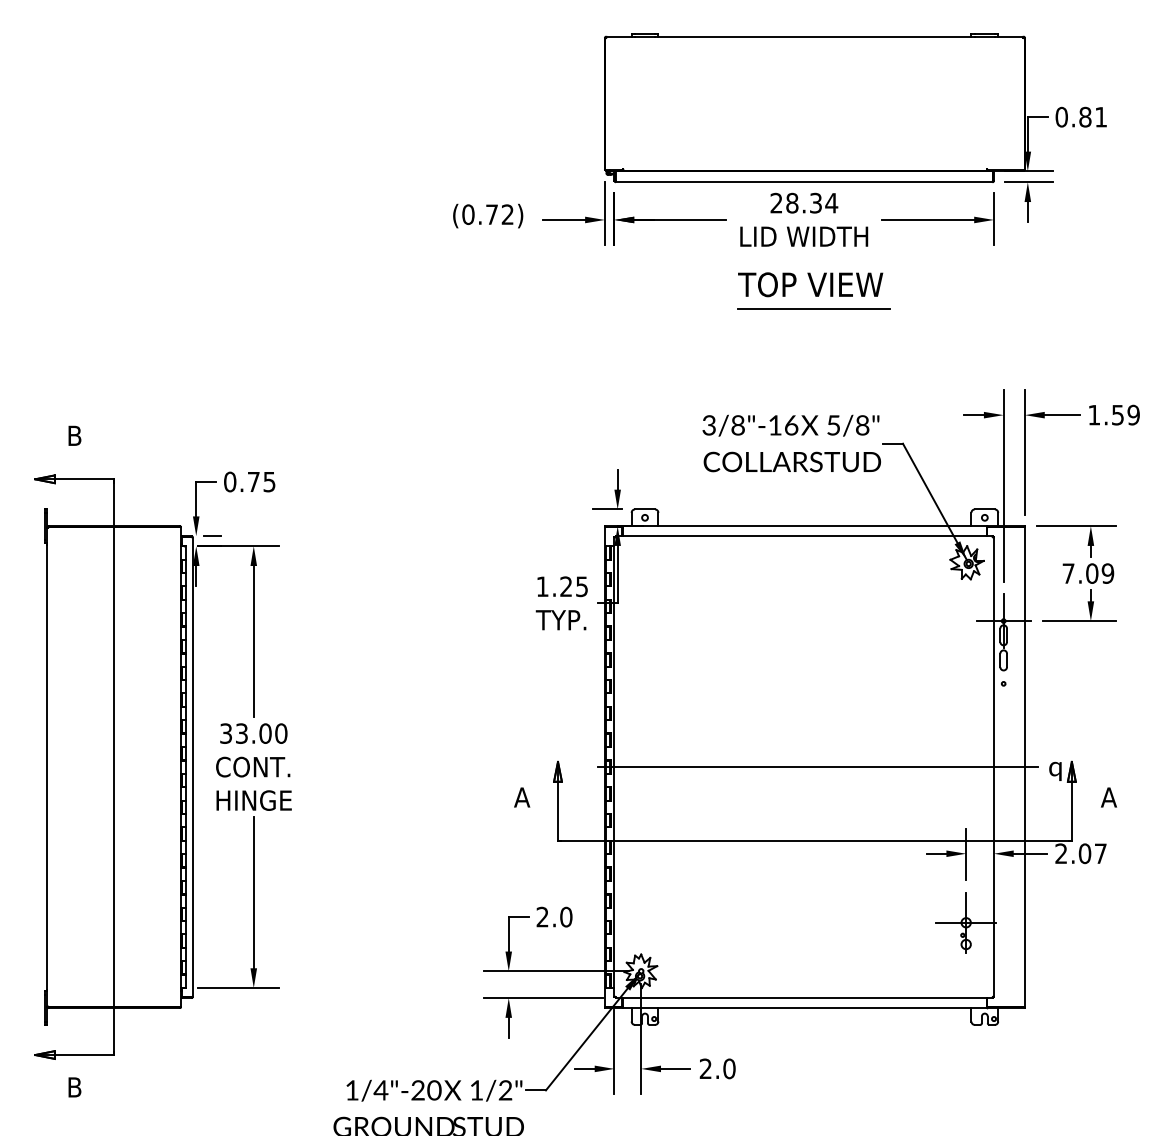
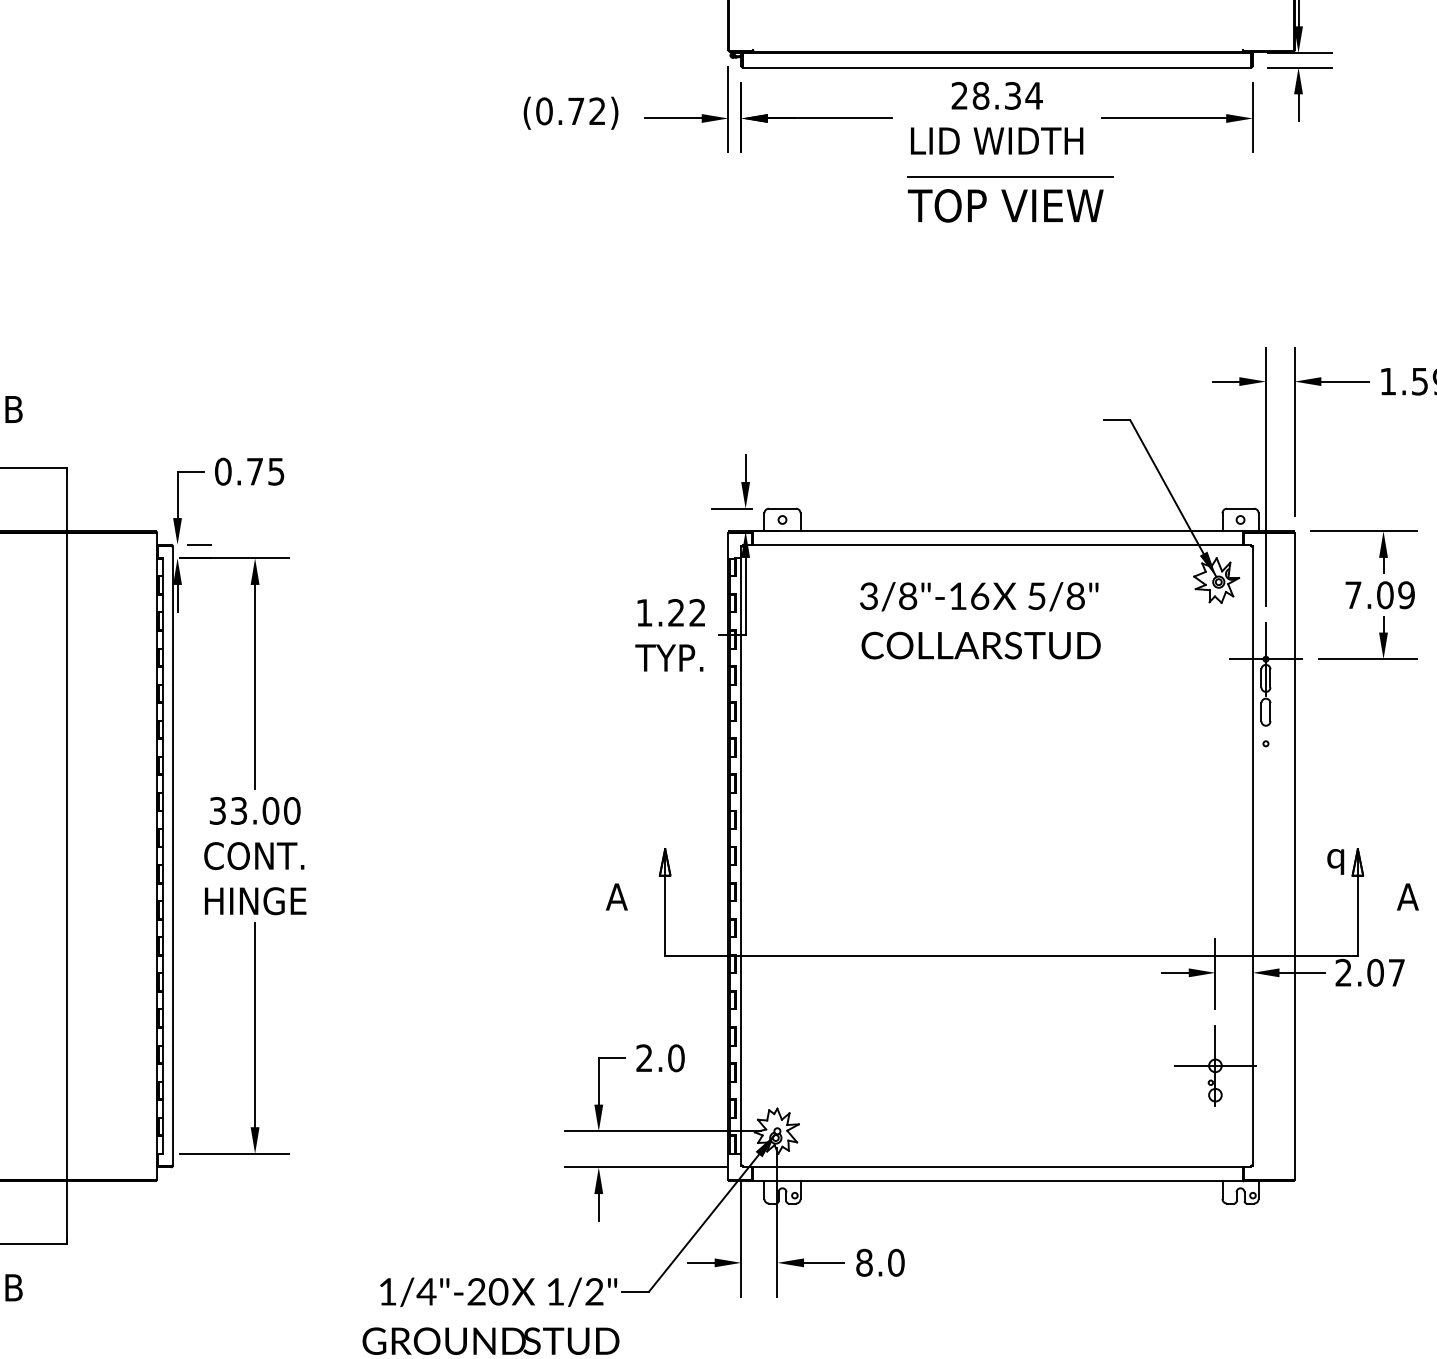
line: (813, 308) -> (1009, 177), moved
text: (791, 443) -> (979, 620), moved
text: (581, 586) -> (696, 612), 1.25 -> 1.22
line: (817, 767) -> (1014, 856), removed
text: (705, 1068) -> (864, 1262), 2.0 -> 8.0

